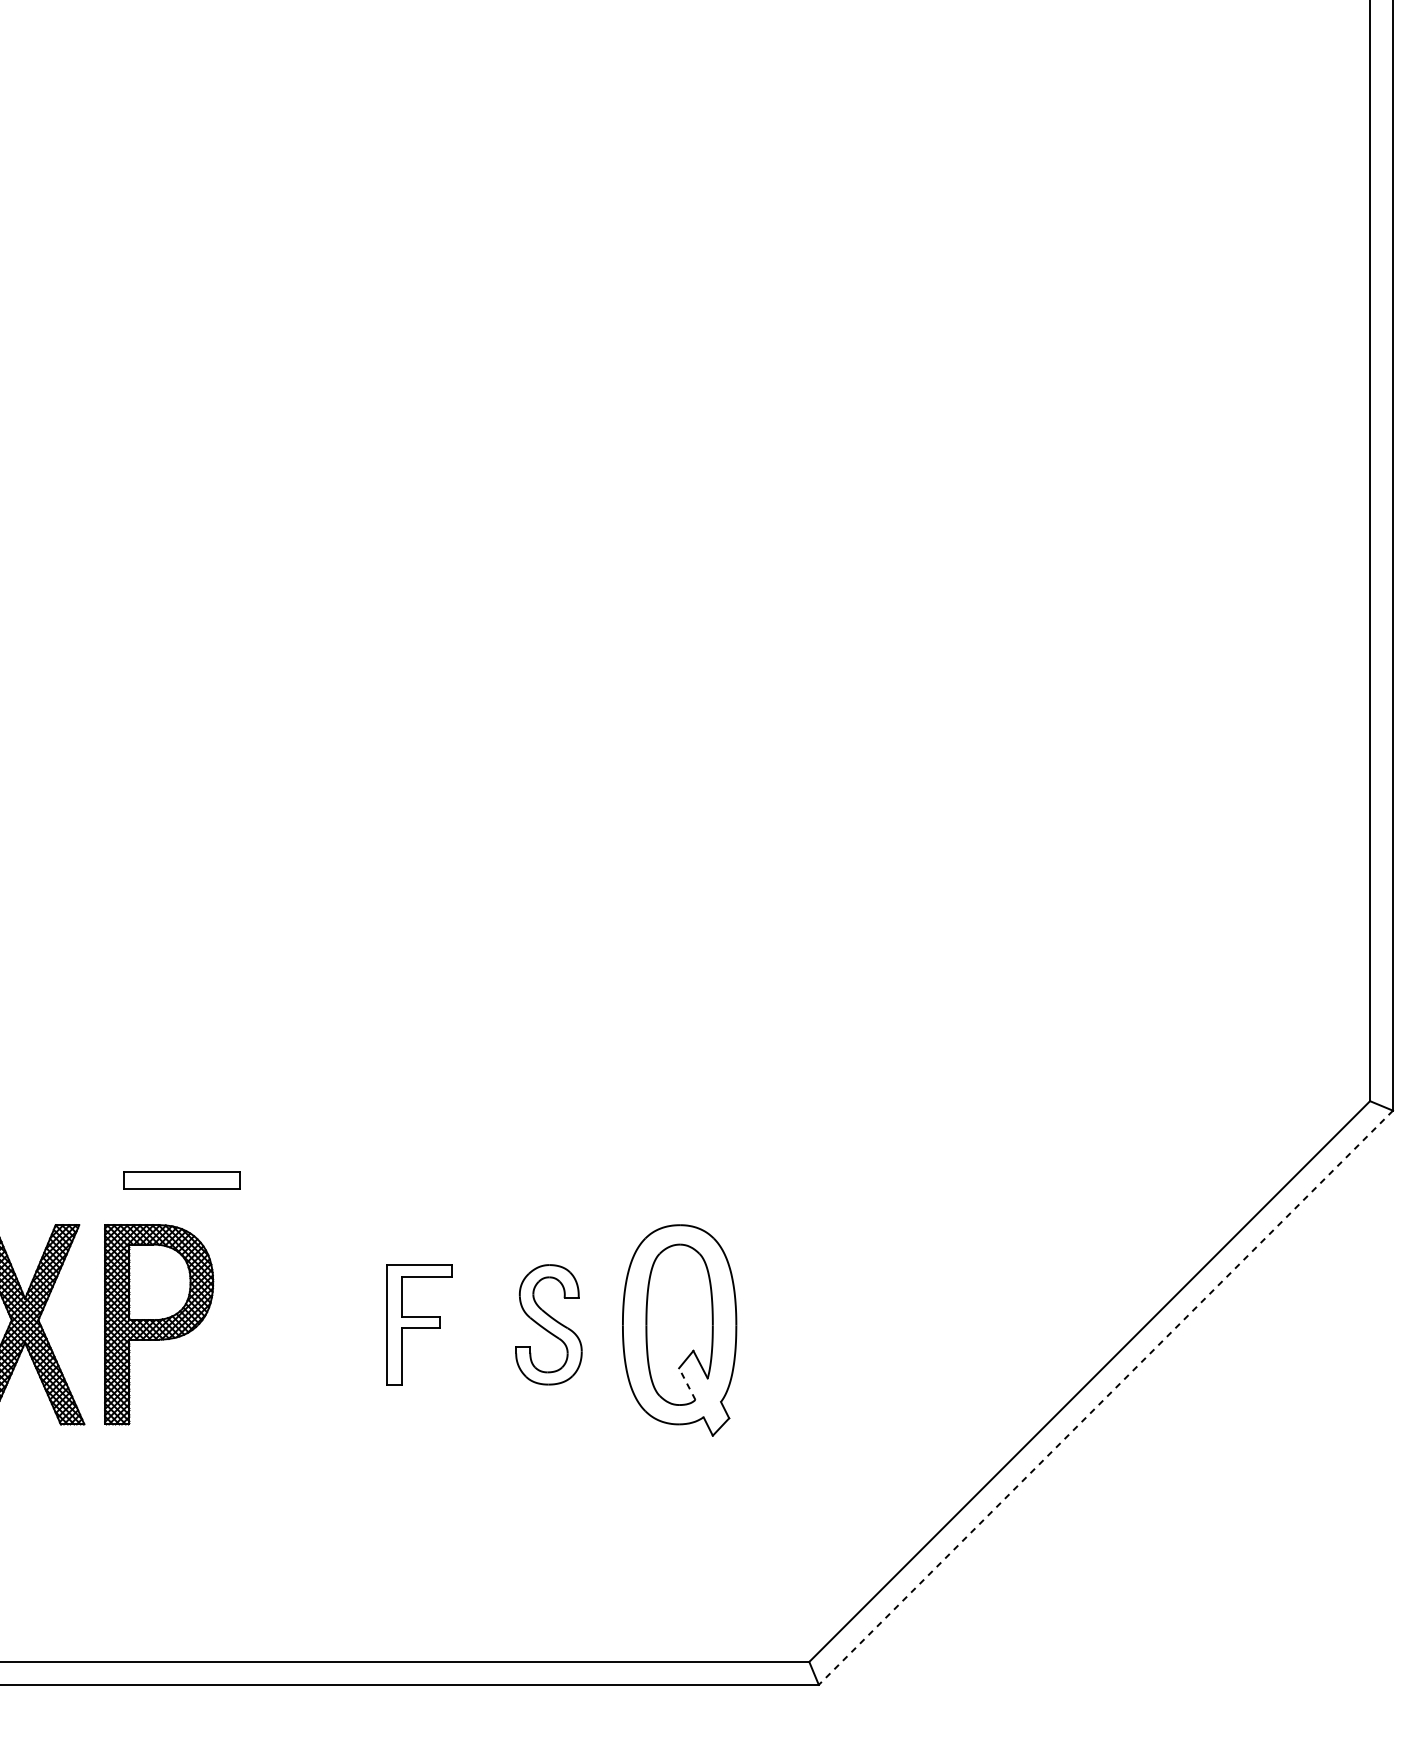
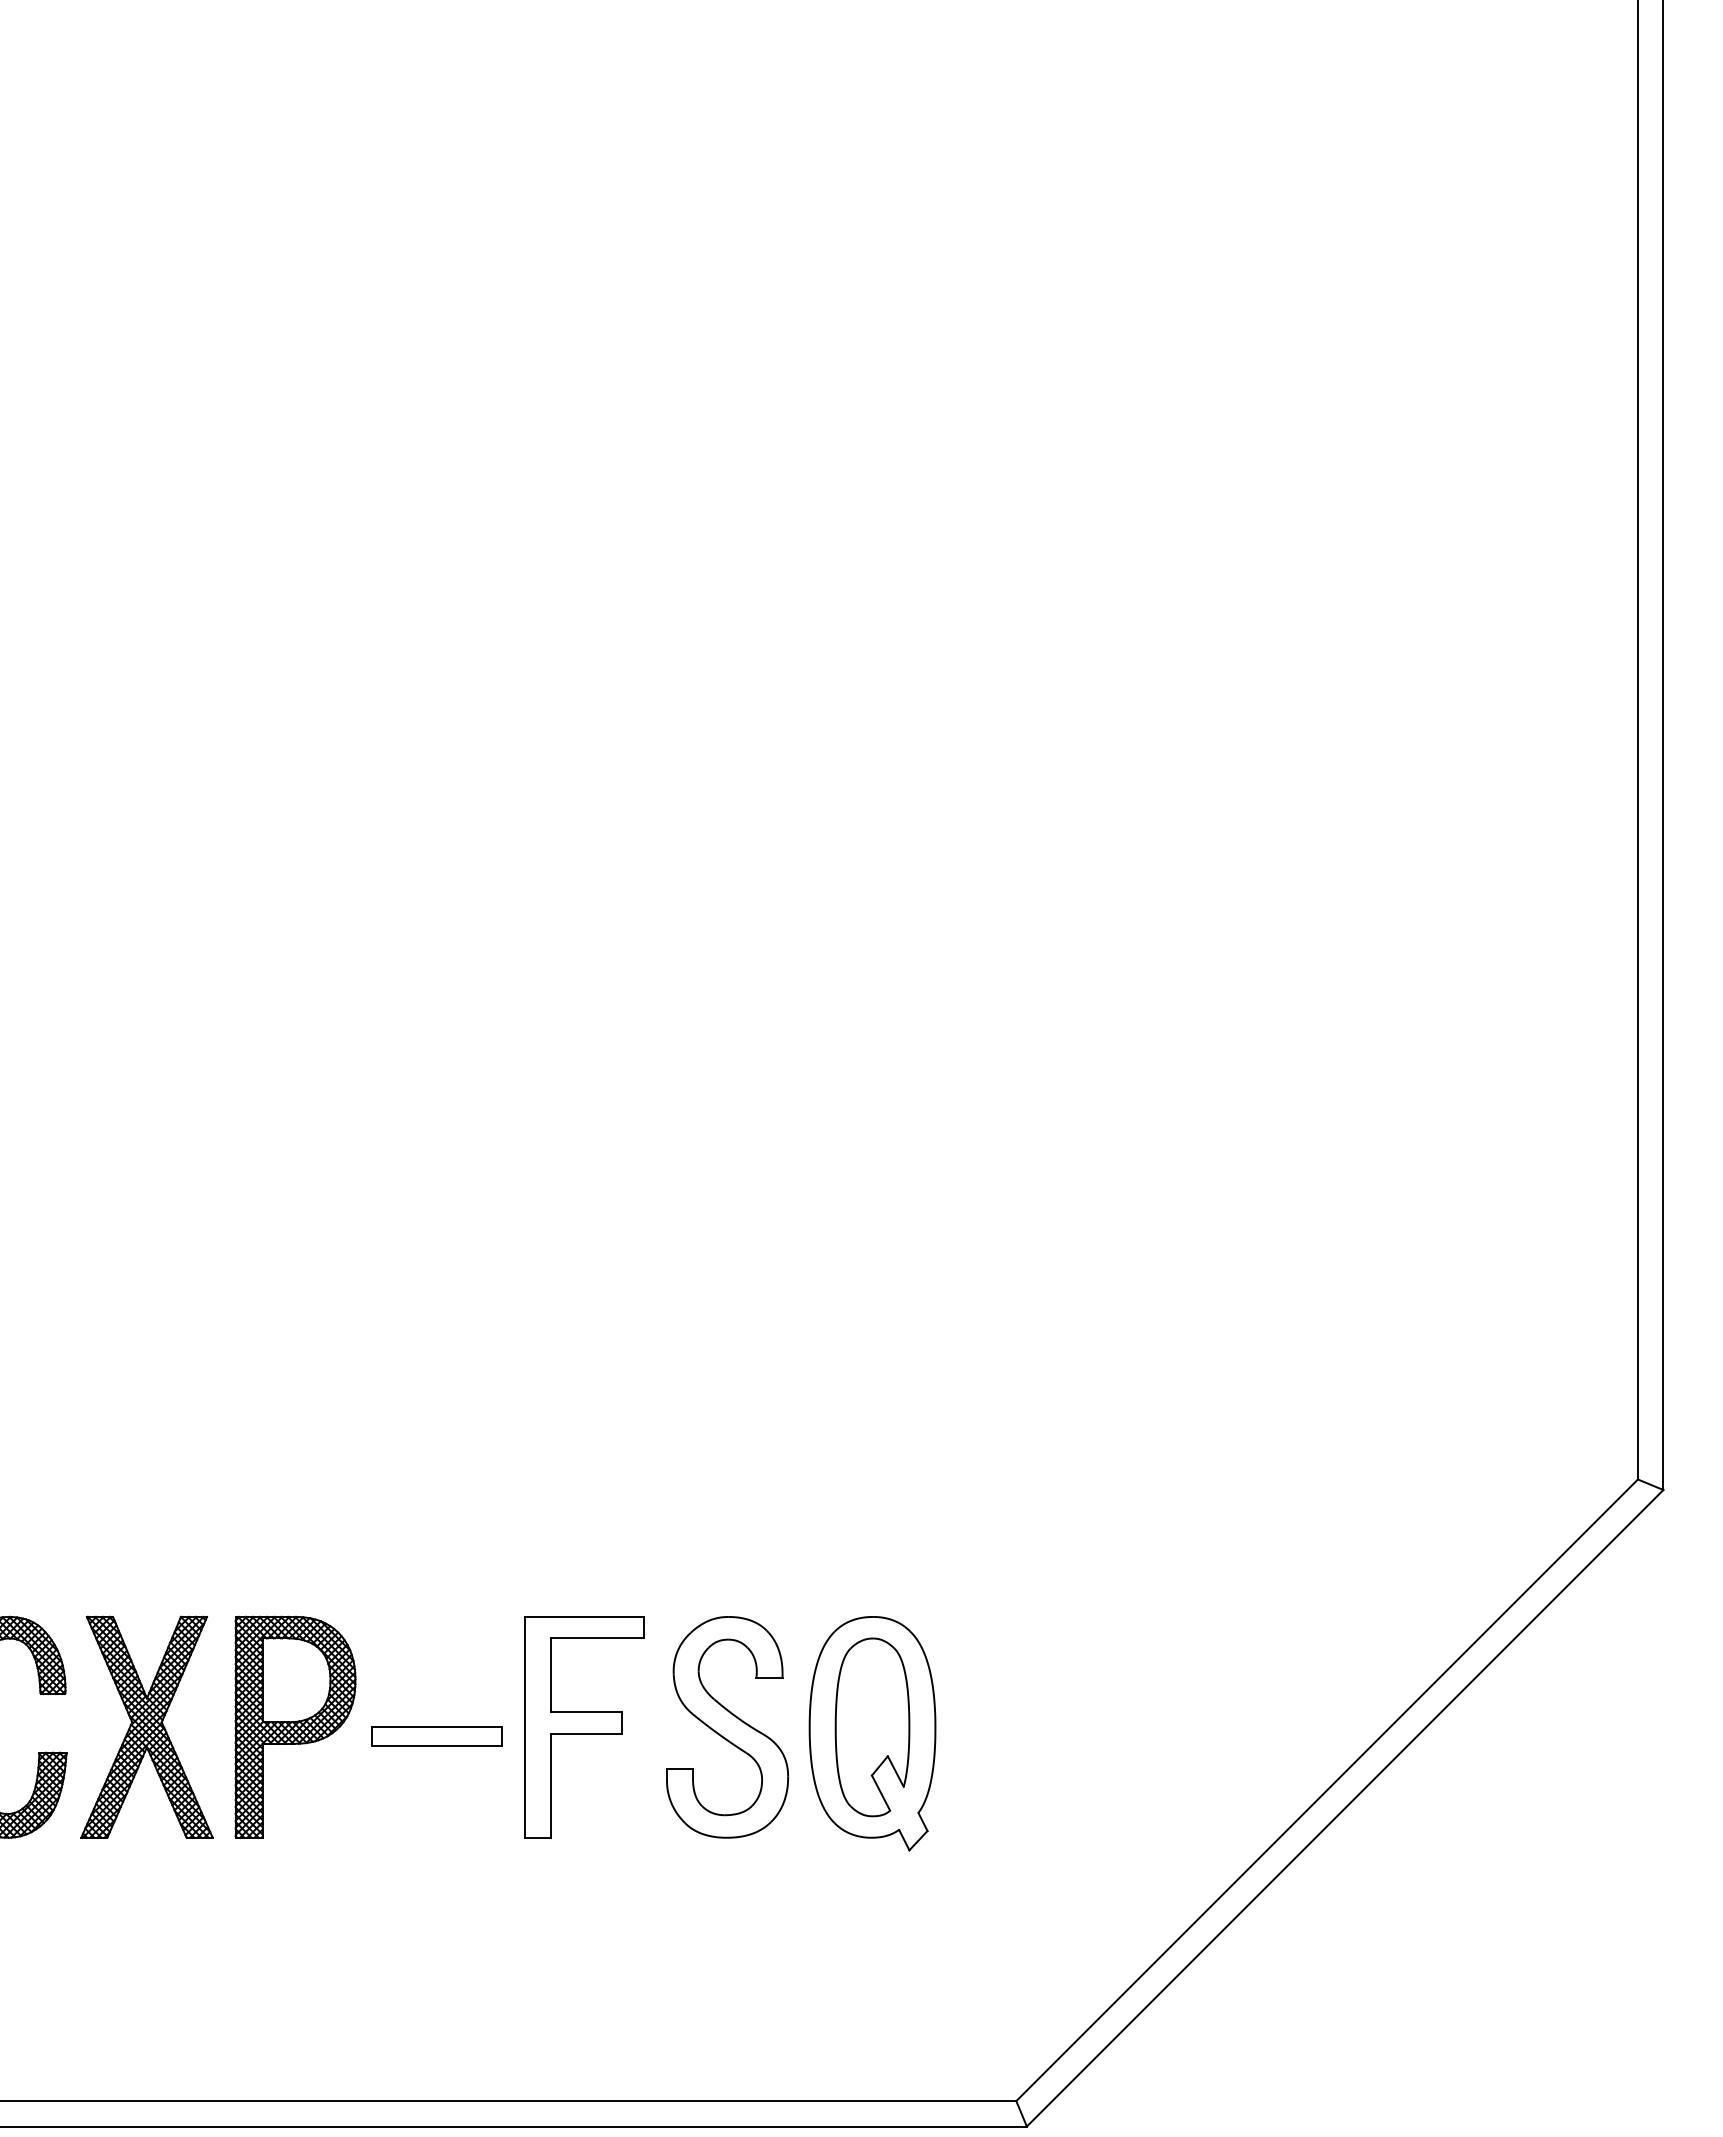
part: (181, 1180) -> (436, 1736), moved
part: (419, 1324) -> (584, 1727), size x1.67
part: (548, 1324) -> (727, 1727), size x1.67
line: (687, 1384) -> (881, 1793), dashed -> solid
line: (1105, 1397) -> (1344, 1808), dashed -> solid

